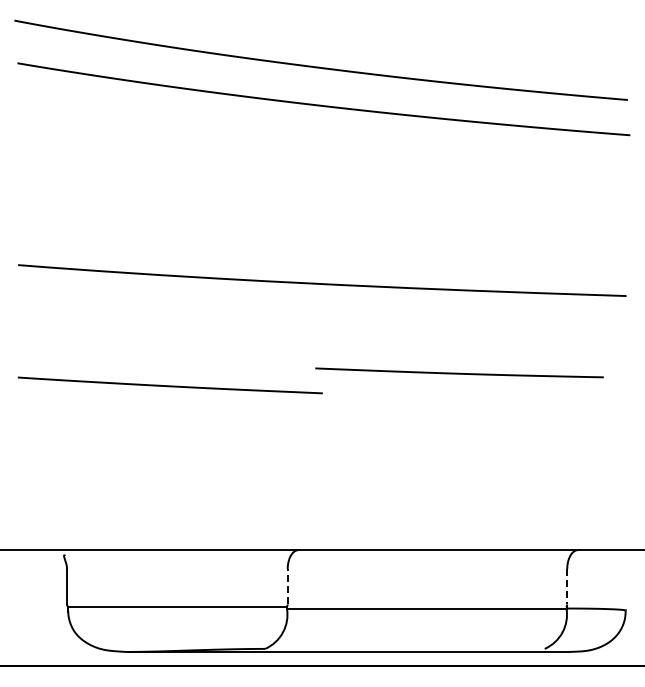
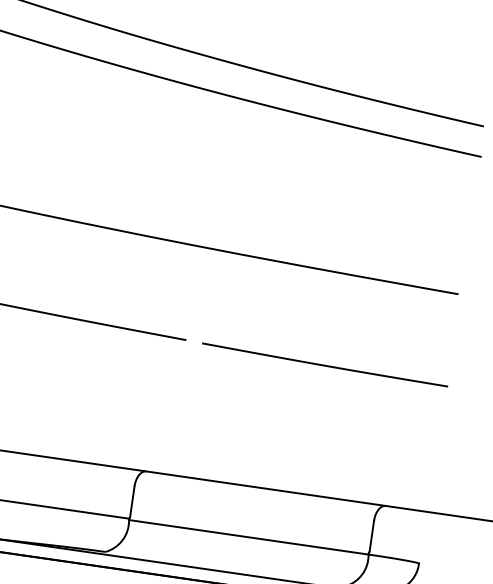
line: (459, 372) -> (325, 364), moved
line: (287, 586) -> (132, 501), dashed -> solid
line: (567, 586) -> (372, 535), dashed -> solid

